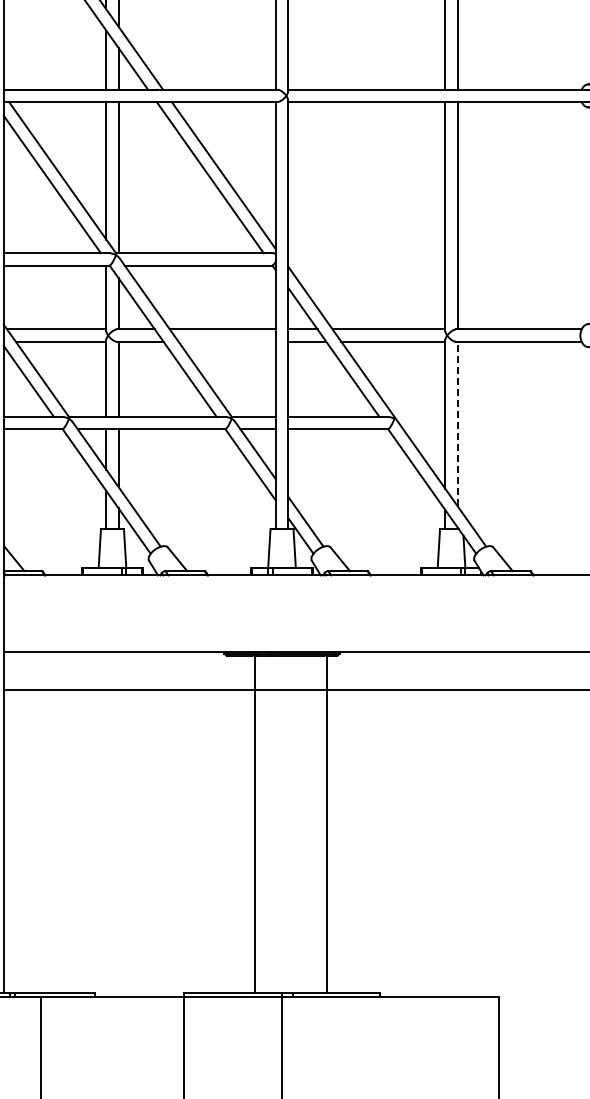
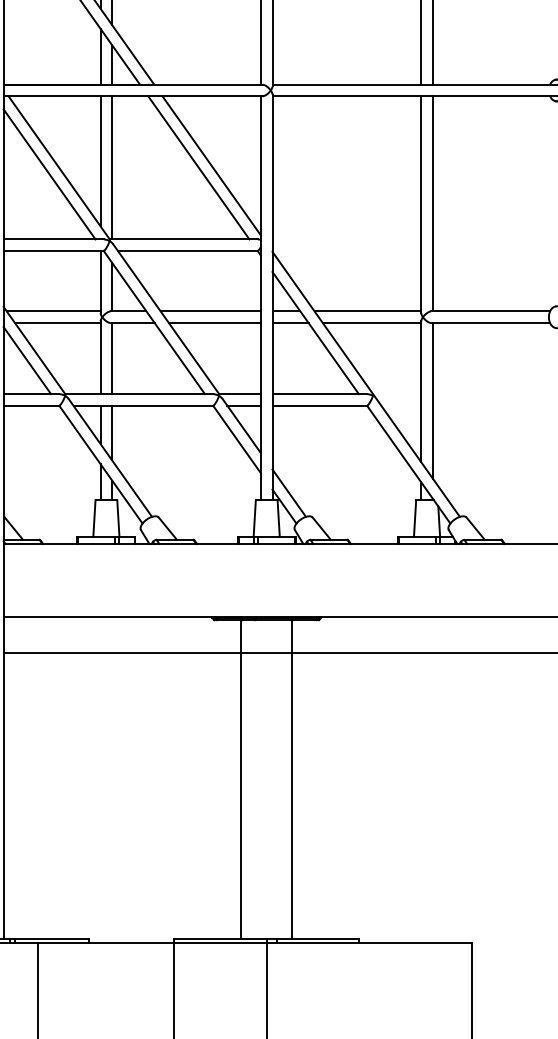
line: (226, 341) -> (214, 322), added
line: (457, 423) -> (432, 400), dashed -> solid
line: (326, 824) -> (291, 779), moved

